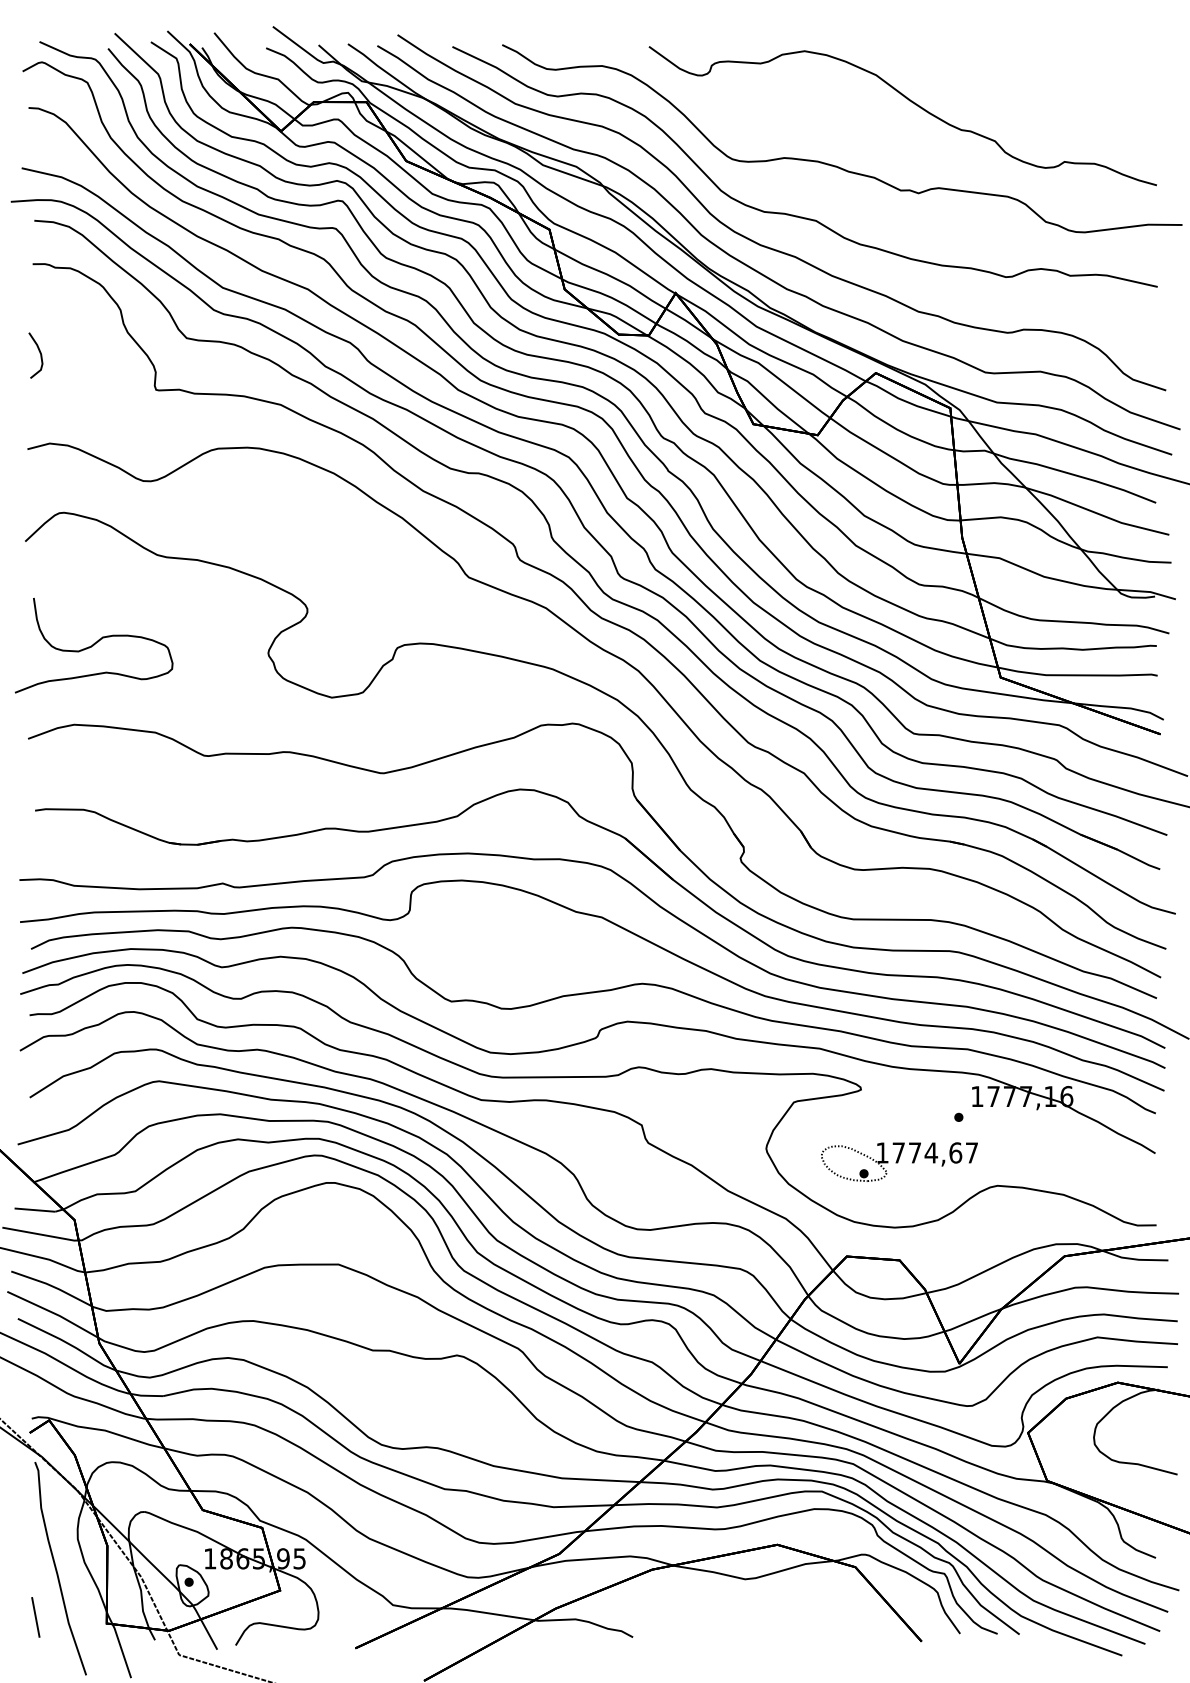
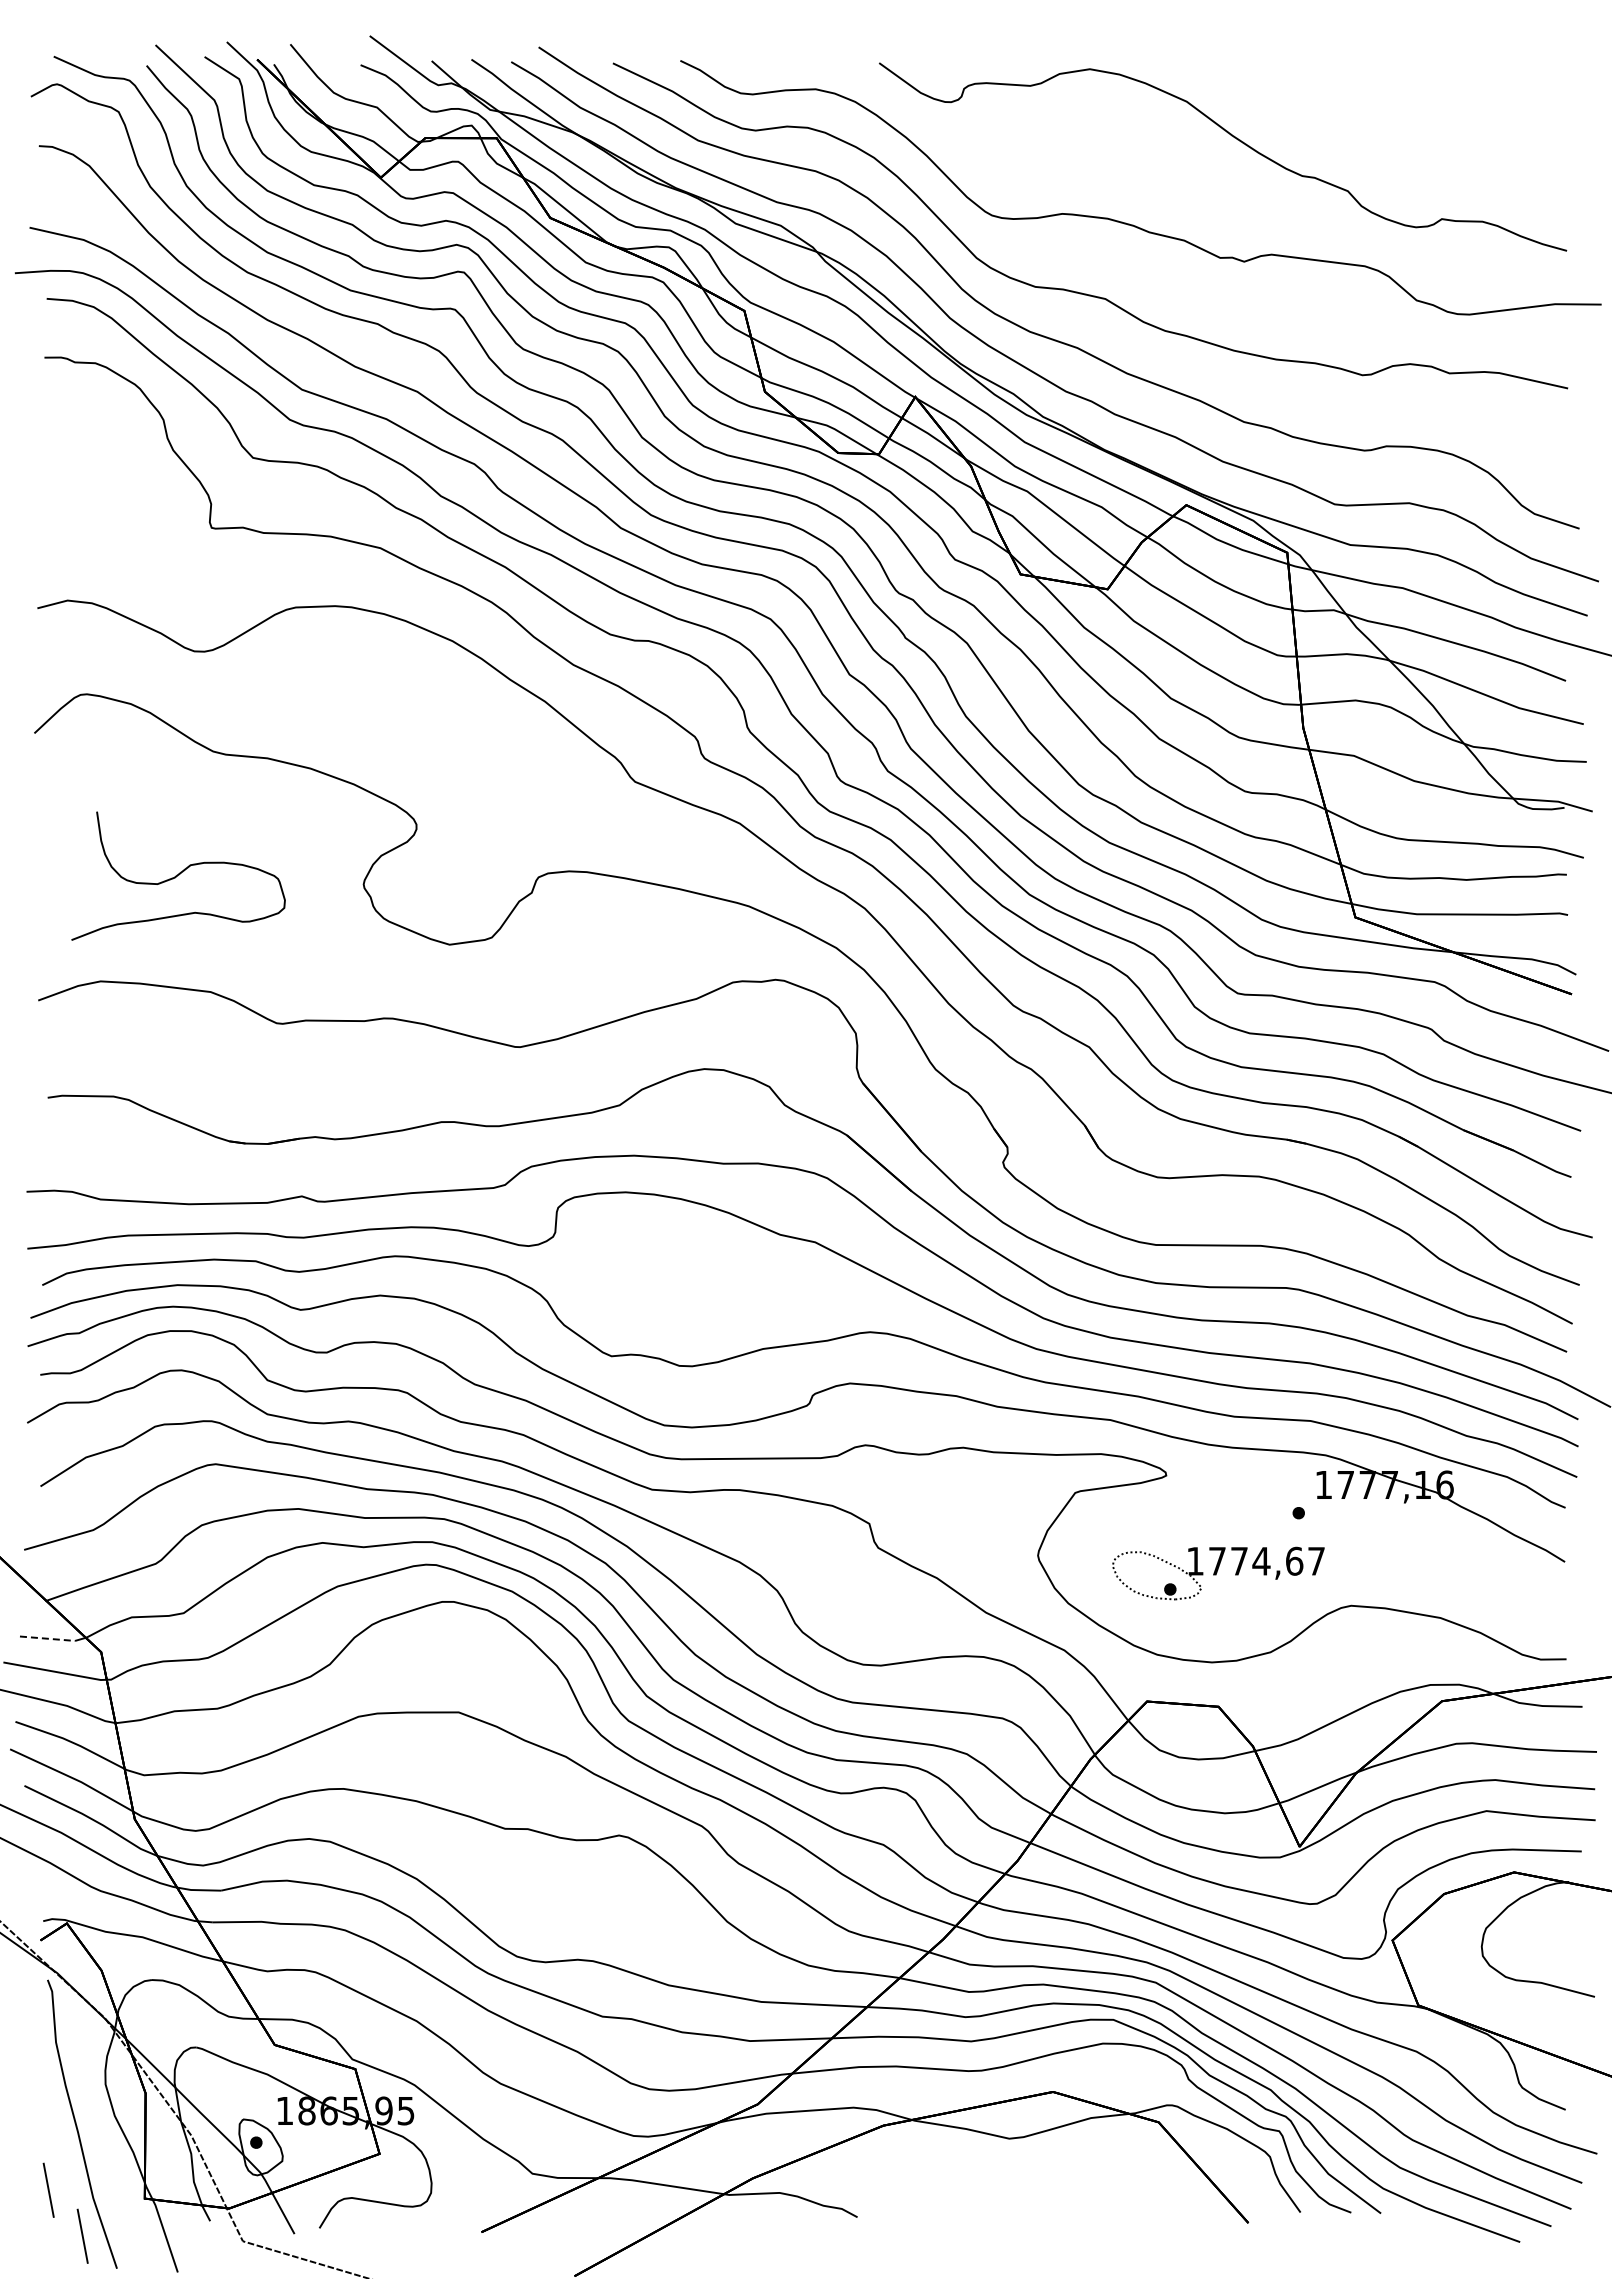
curve: (40, 354) -> (54, 479), removed
curve: (93, 645) -> (178, 875), moved
line: (34, 1209) -> (47, 1638), solid -> dashed
line: (60, 1650) -> (82, 2235), added

